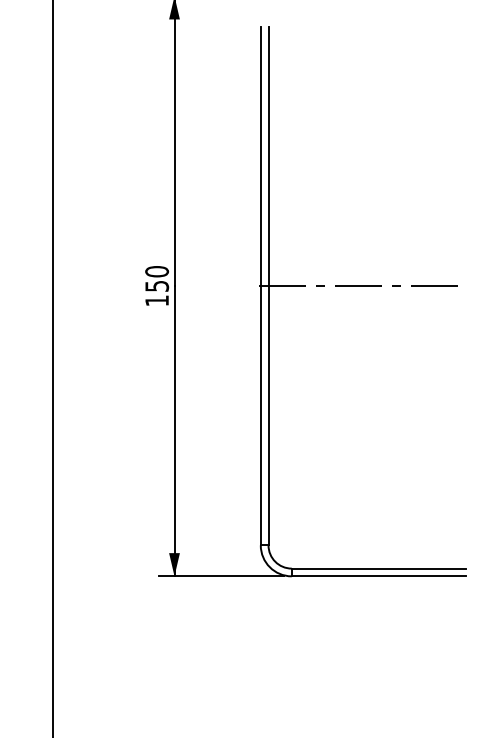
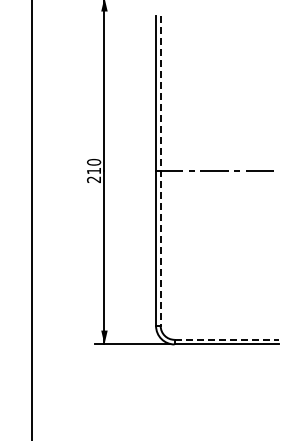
line: (268, 287) -> (160, 171), solid -> dashed
text: (157, 293) -> (94, 175), 150 -> 210
line: (380, 568) -> (227, 339), solid -> dashed

